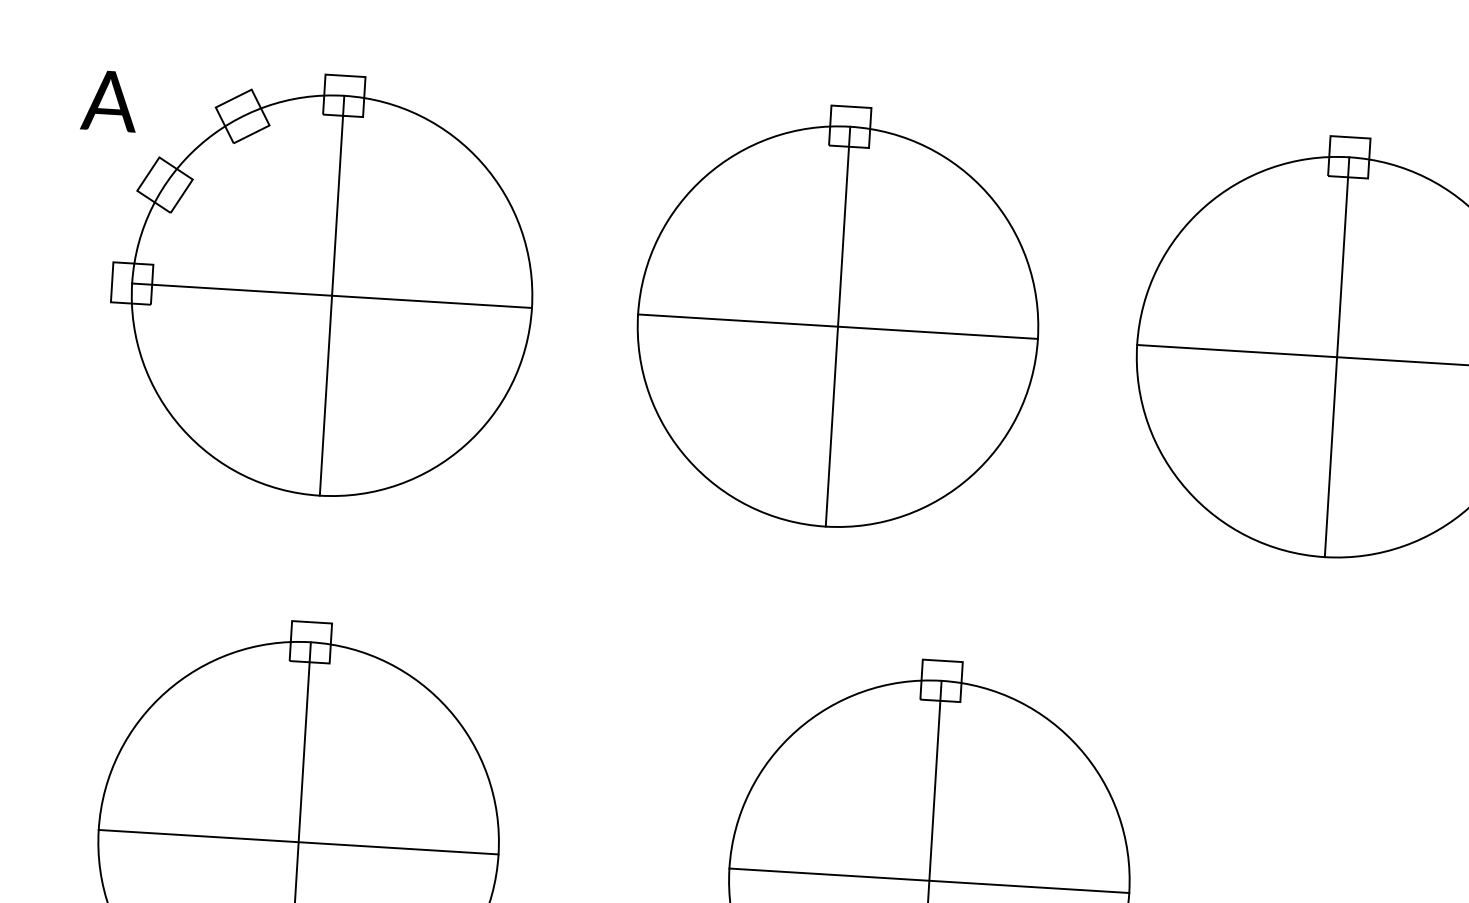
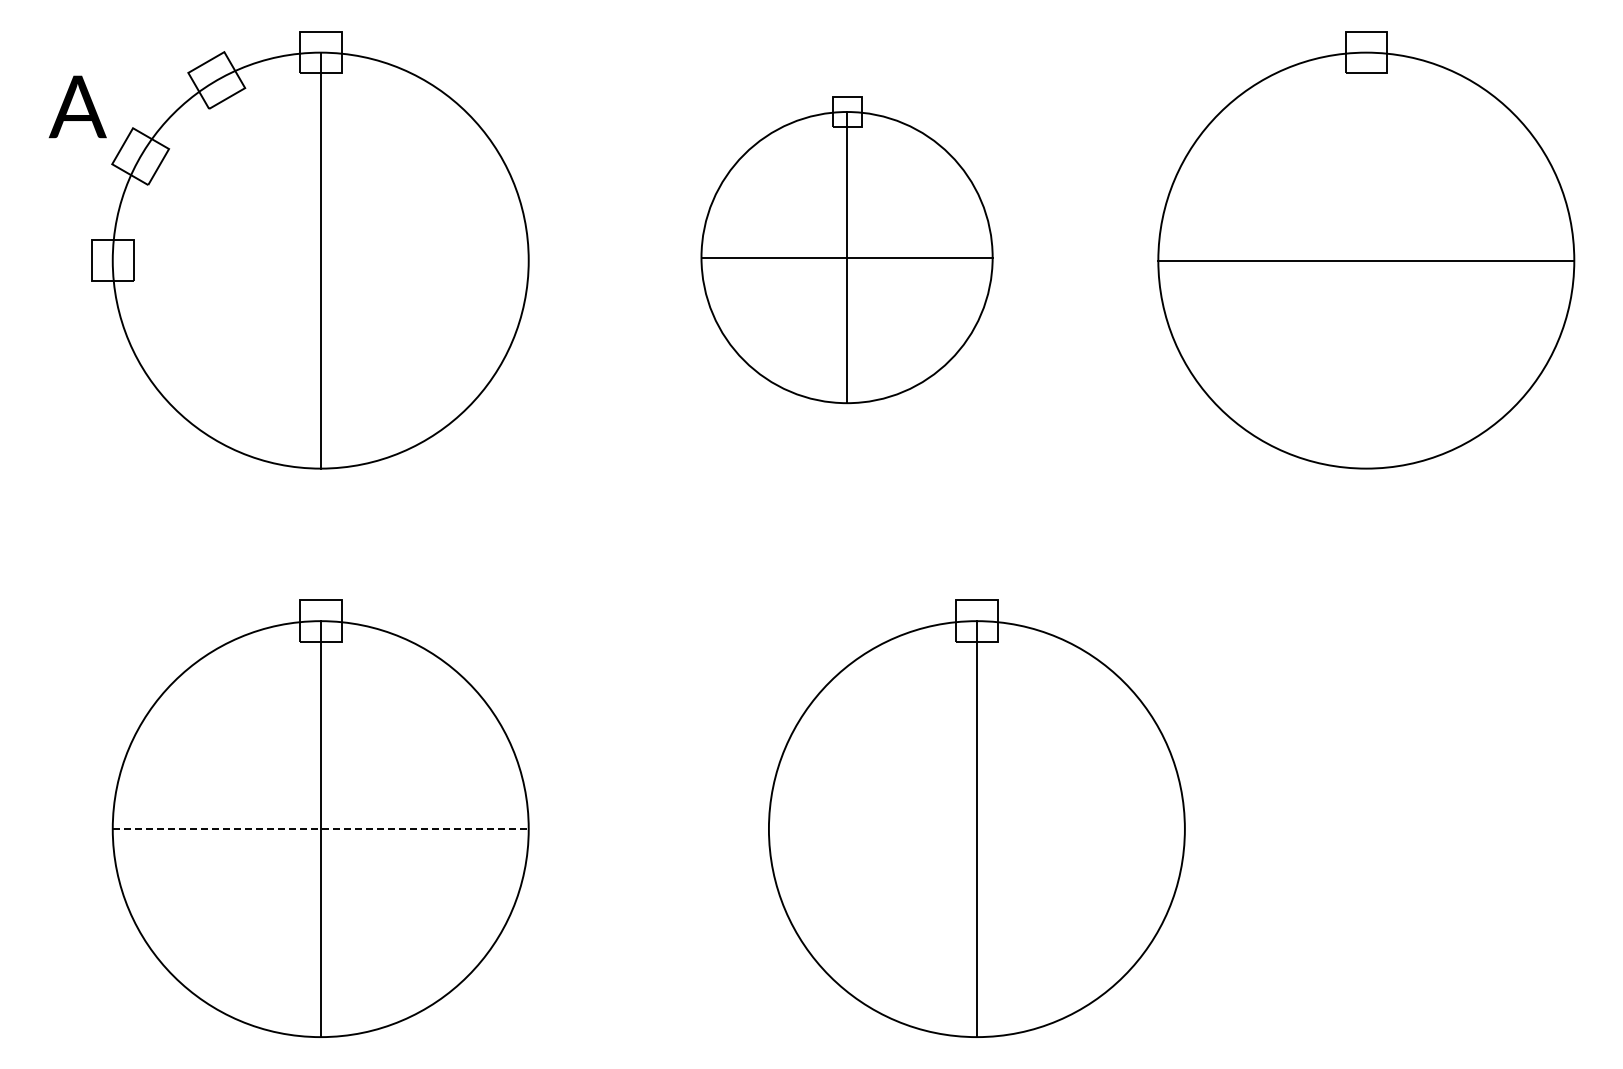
text: (109, 100) -> (77, 106), moved
line: (331, 295) -> (320, 260), removed
part: (838, 316) -> (846, 250), size x0.7
line: (1337, 357) -> (1366, 260), removed
line: (298, 842) -> (320, 829), solid -> dashed
line: (928, 881) -> (976, 829), removed

